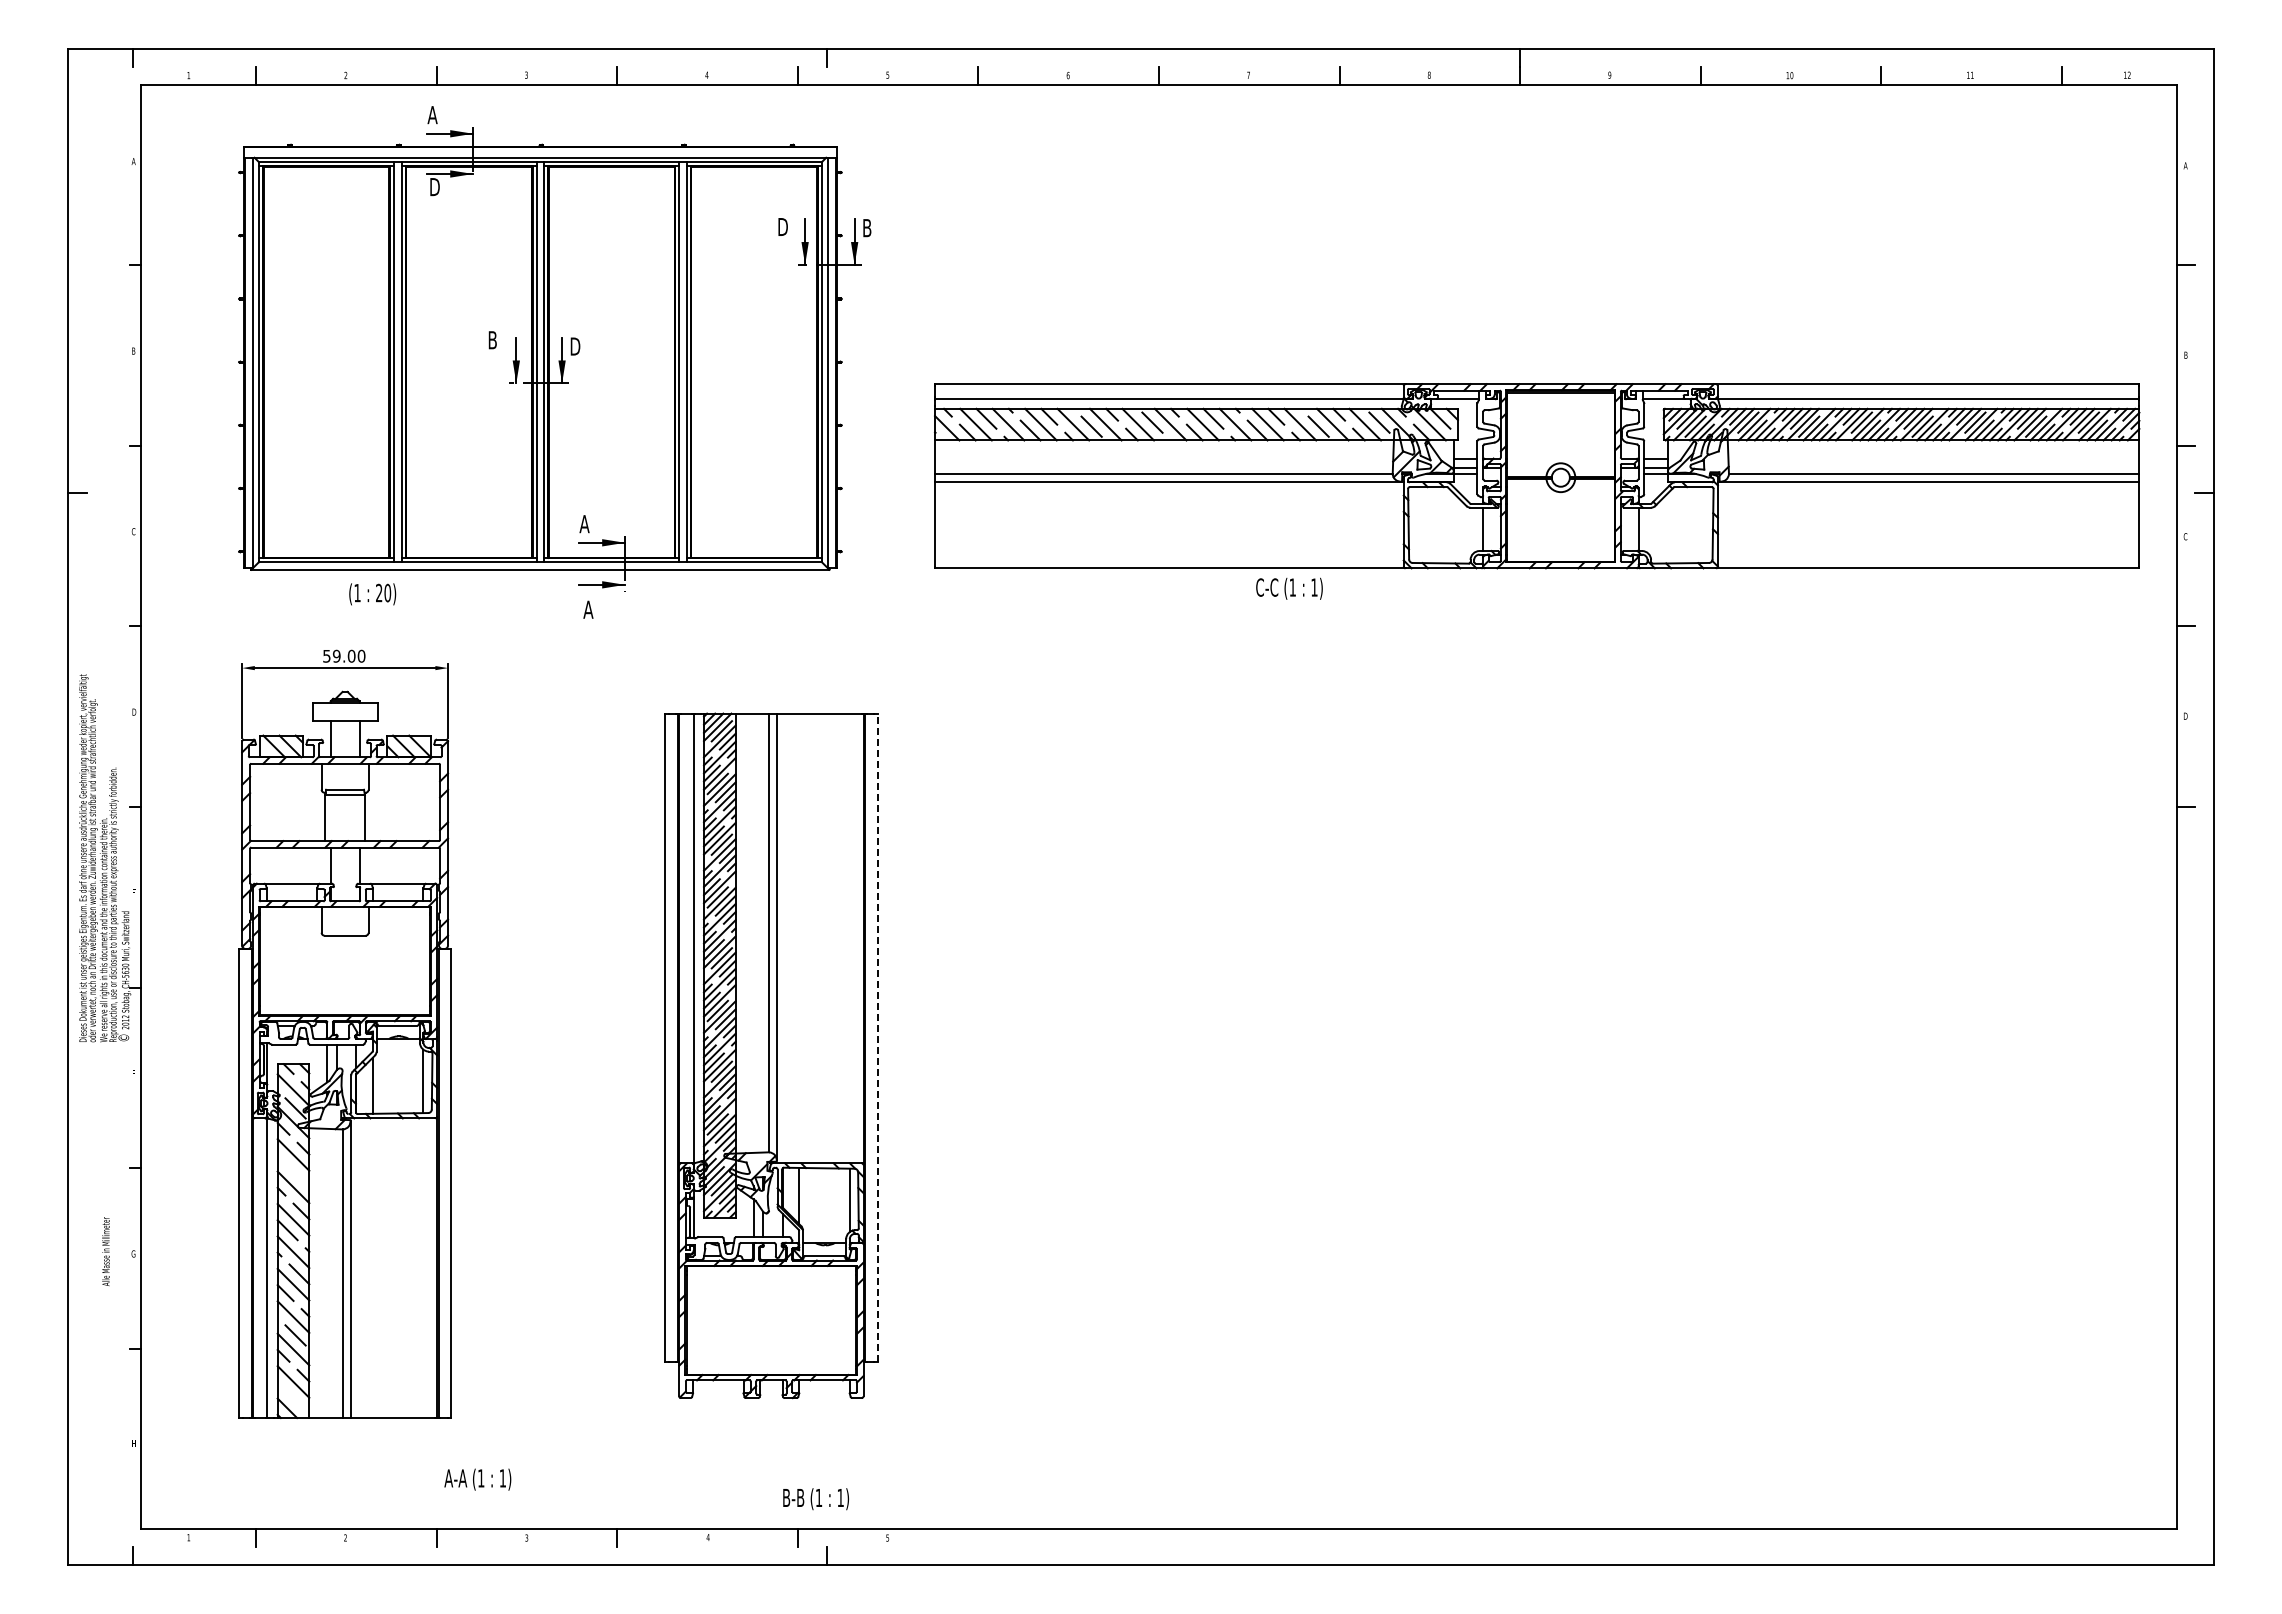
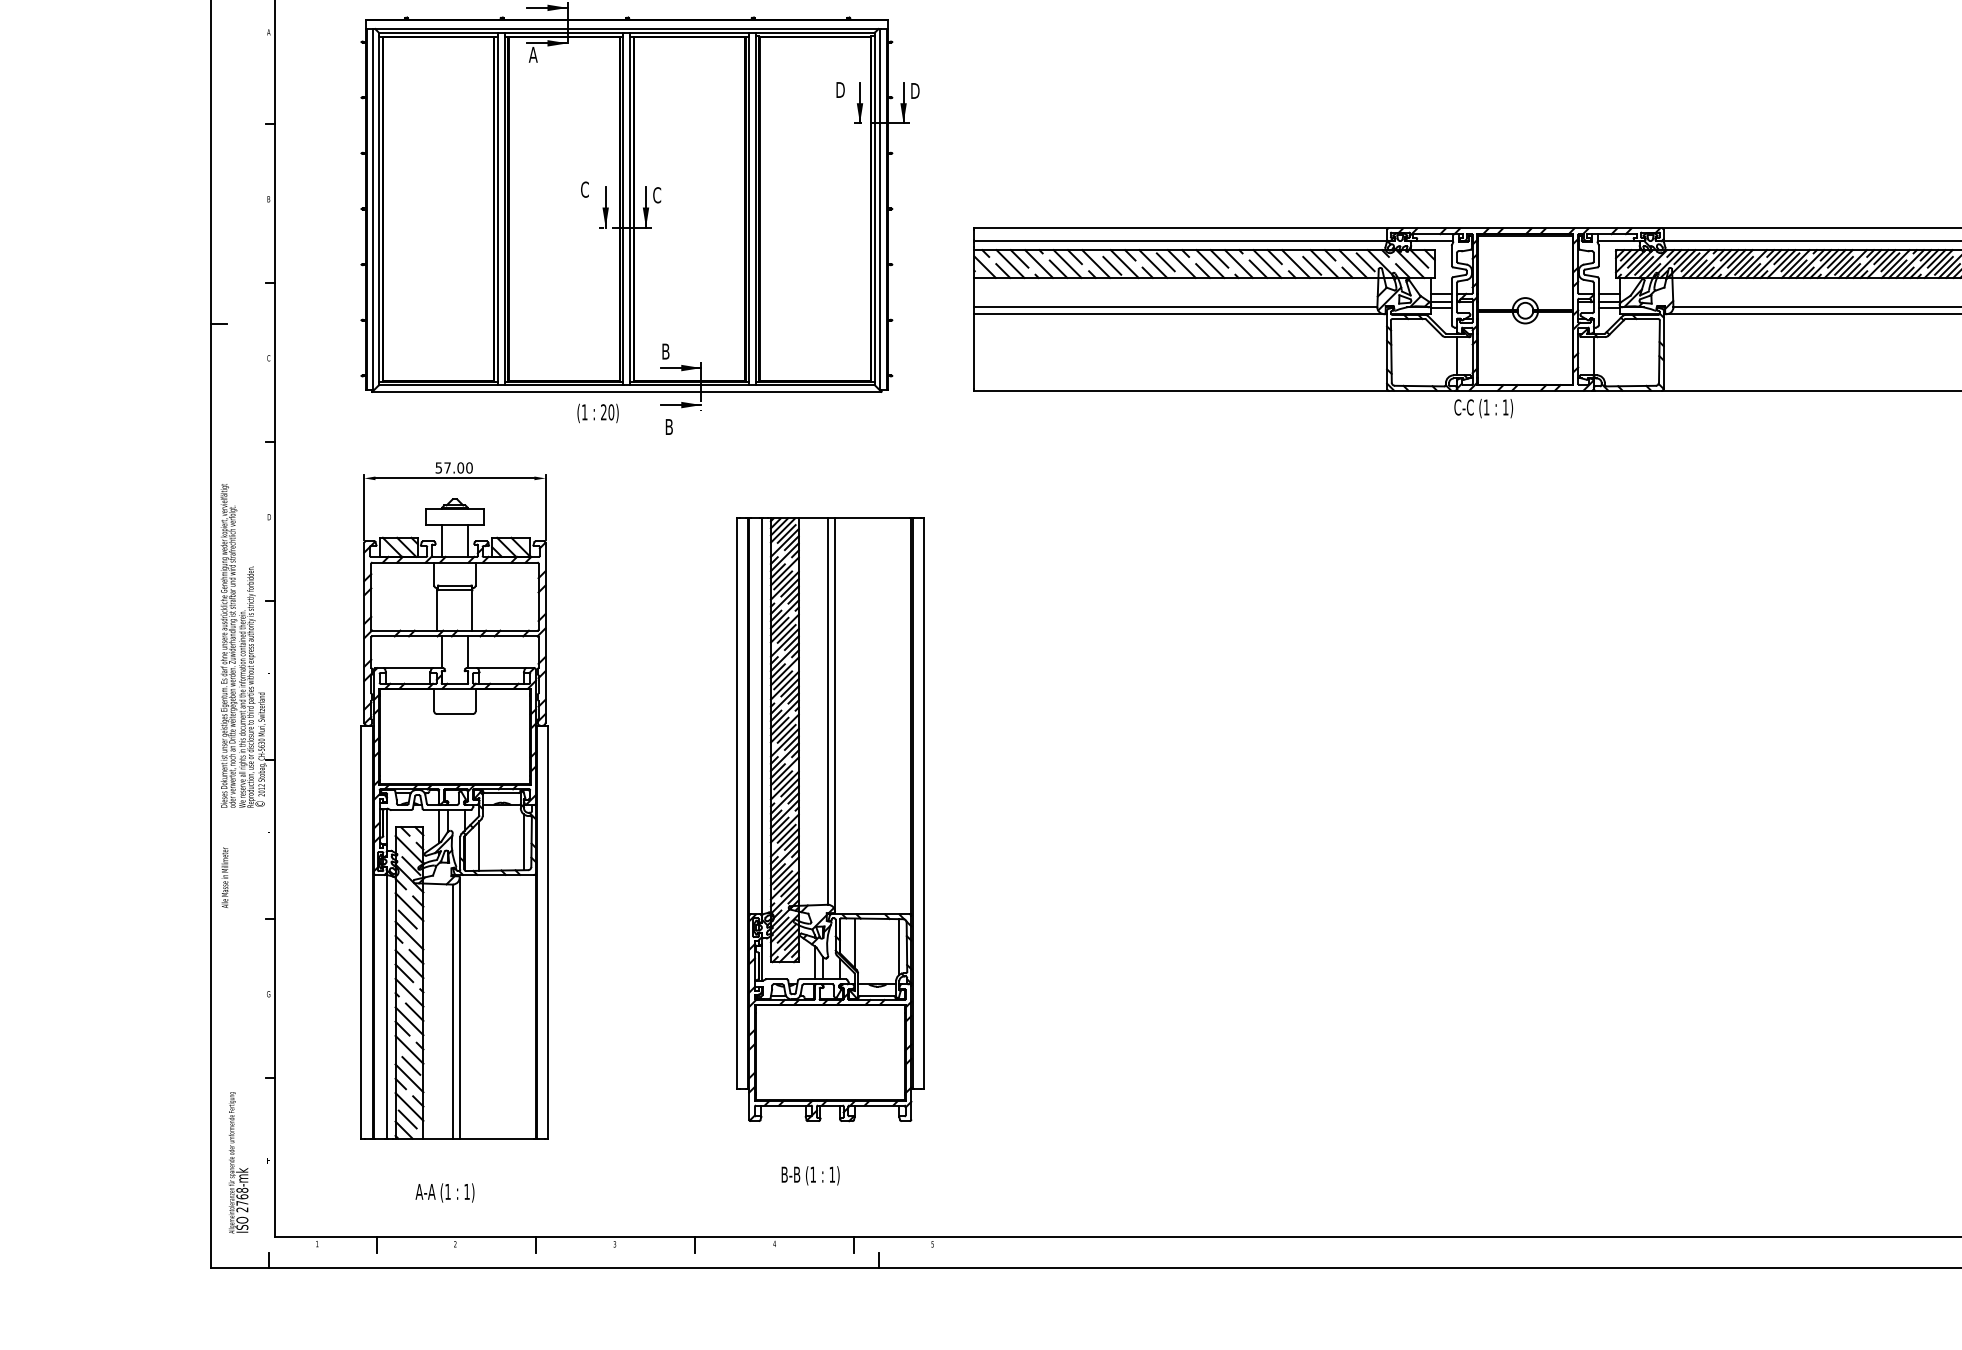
text: (434, 187) -> (533, 55), D -> A
text: (868, 227) -> (915, 90), B -> D
text: (492, 340) -> (584, 189), B -> C
text: (575, 346) -> (657, 195), D -> C
text: (584, 524) -> (665, 351), A -> B
text: (1289, 588) -> (1483, 408), moved
text: (372, 594) -> (597, 413), moved
text: (588, 609) -> (669, 426), A -> B
text: (336, 655) -> (447, 467), 59.00 -> 57.00
line: (877, 1037) -> (923, 803), dashed -> solid
line: (291, 1169) -> (407, 919), added
text: (105, 1251) -> (224, 877), moved
line: (291, 1396) -> (407, 1119), added
part: (99, 1445) -> (238, 1162), added
text: (477, 1479) -> (444, 1192), moved
text: (815, 1499) -> (810, 1176), moved

